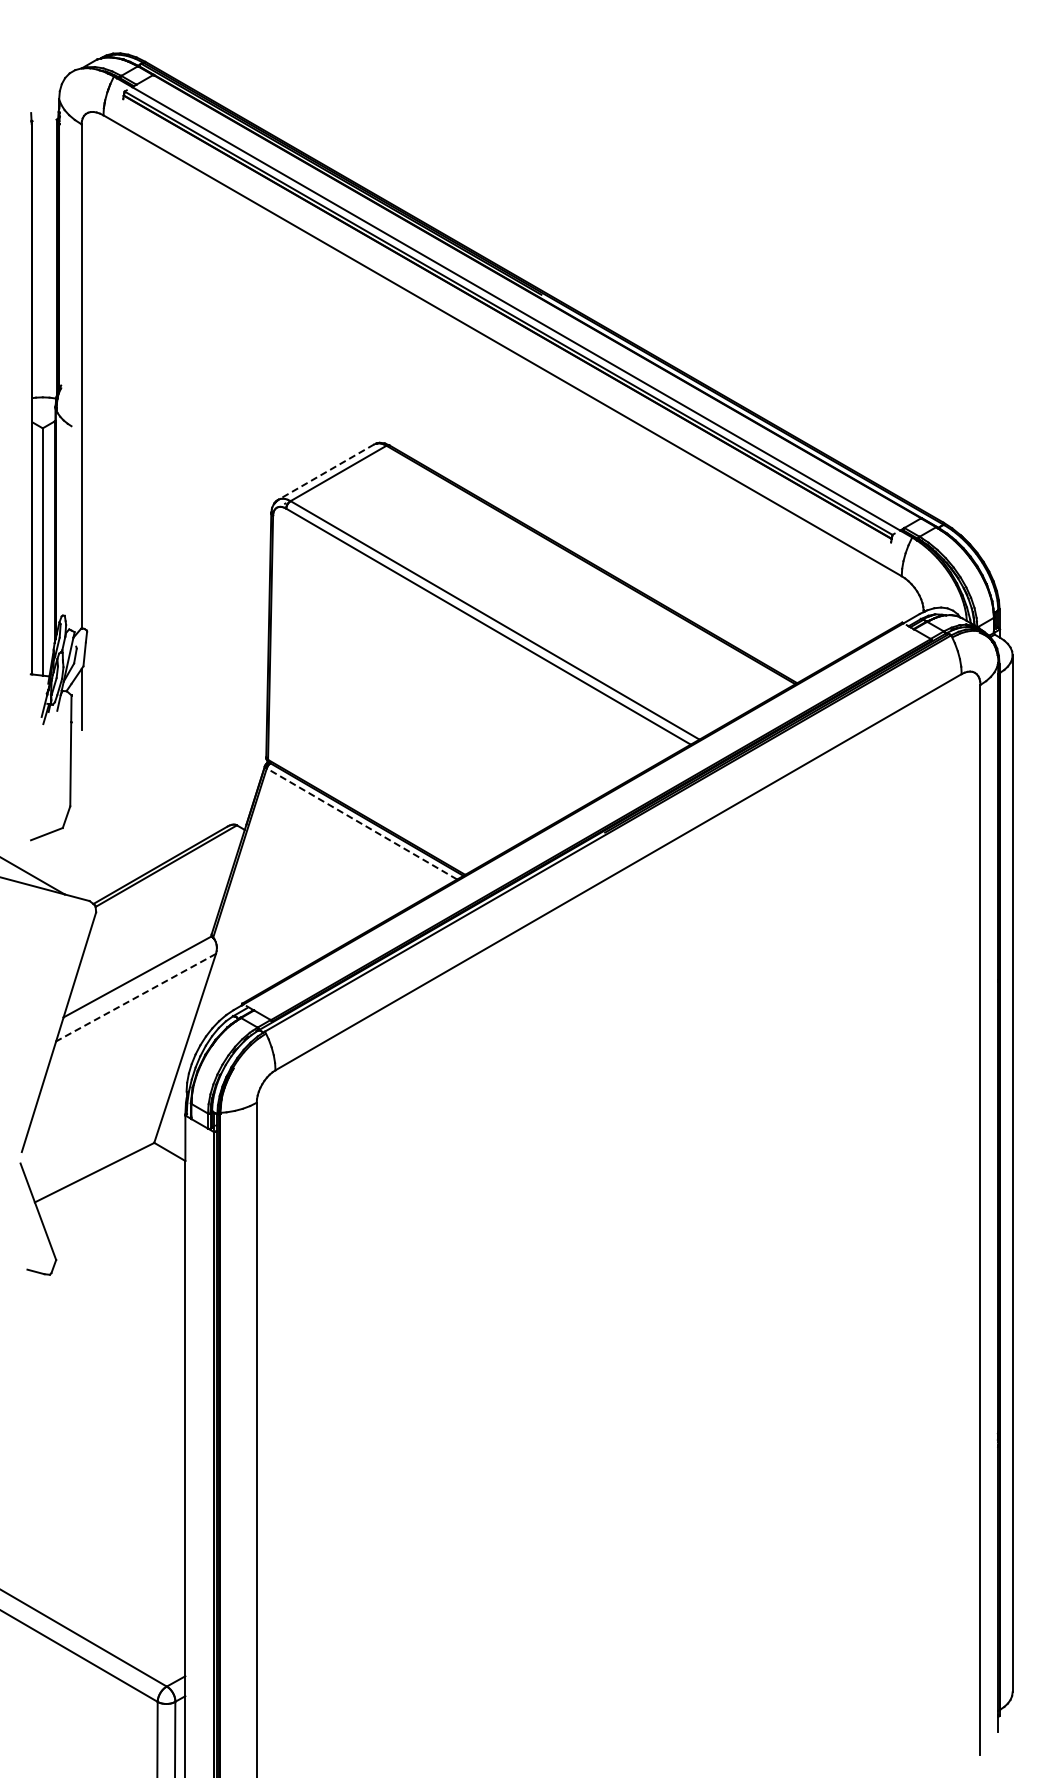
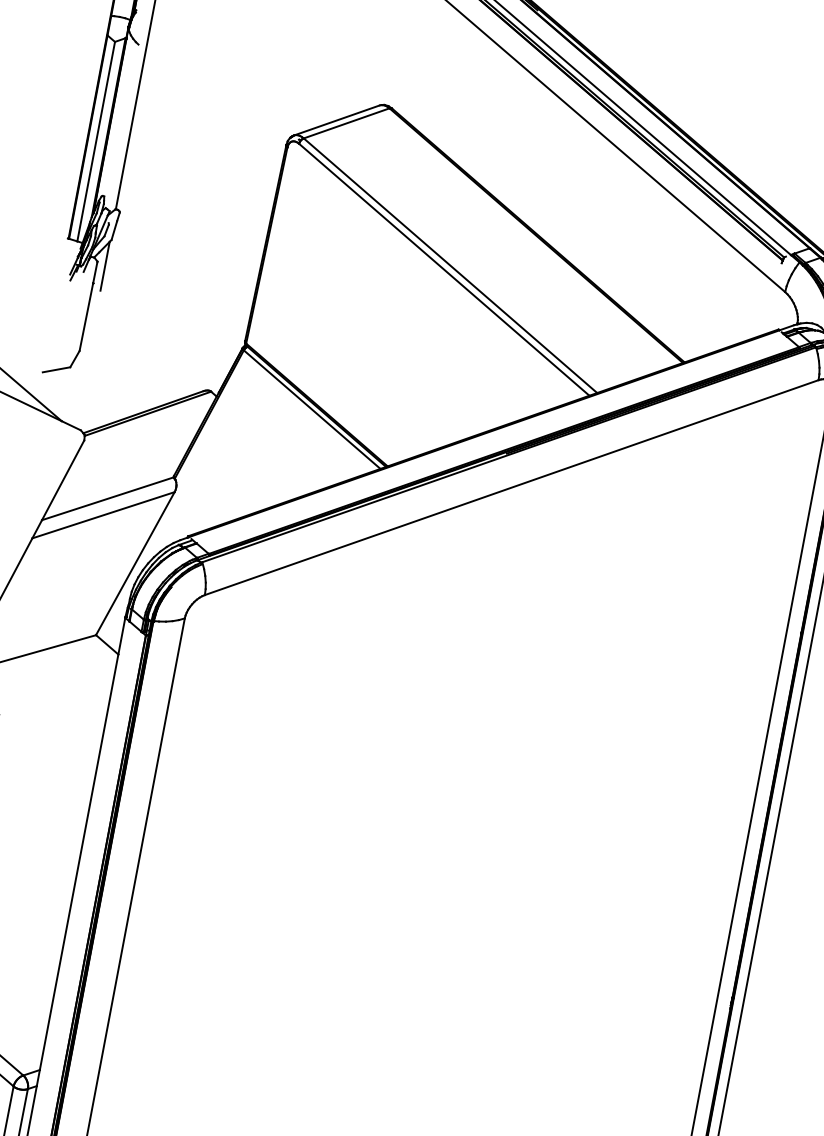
line: (325, 472) -> (336, 120), dashed -> solid
line: (361, 823) -> (311, 409), dashed -> solid
line: (135, 997) -> (103, 515), dashed -> solid

